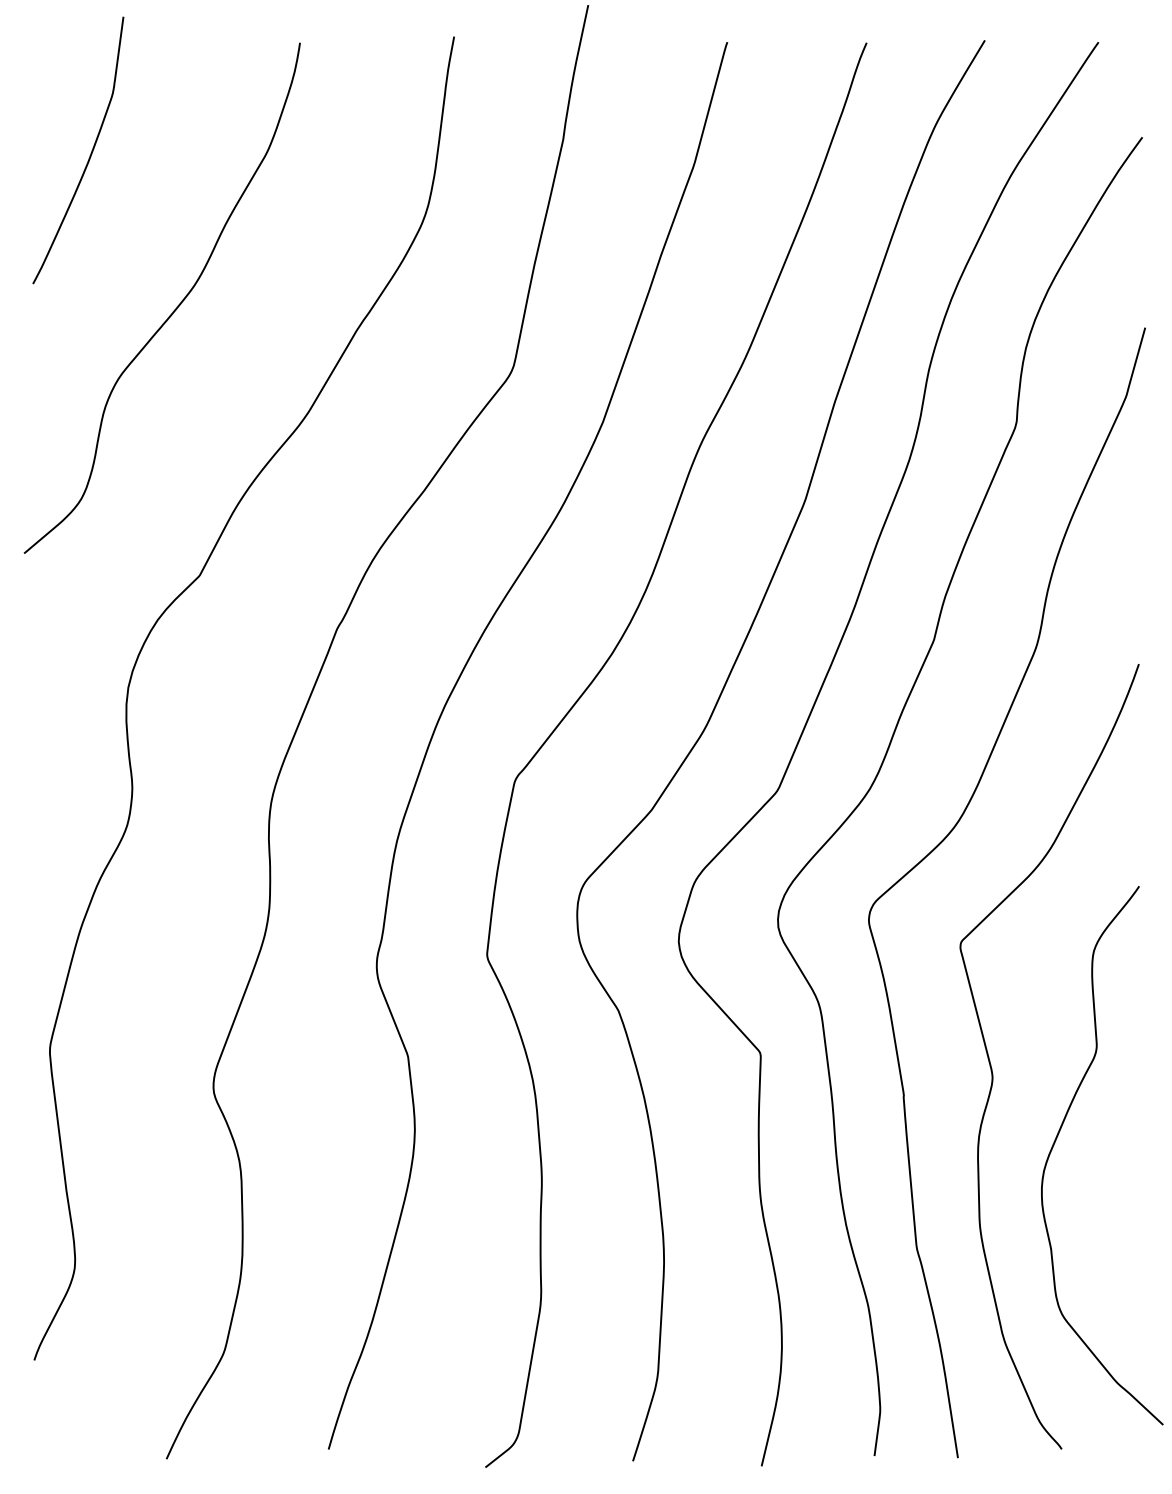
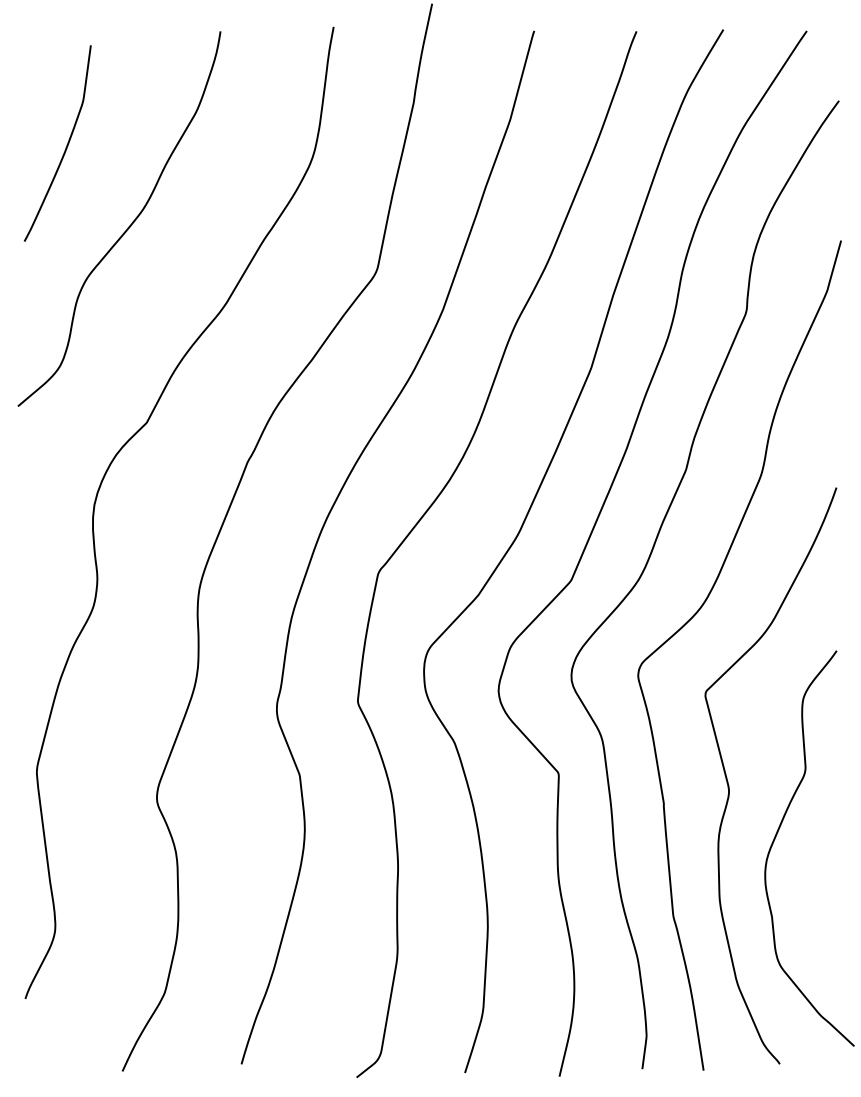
curve: (89, 155) -> (65, 147), moved

